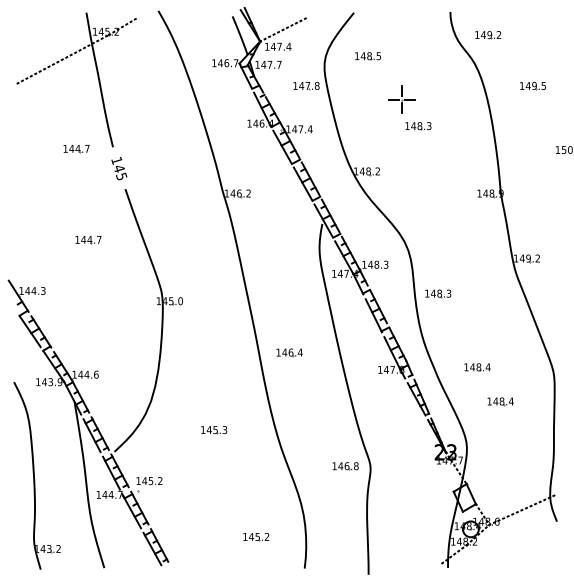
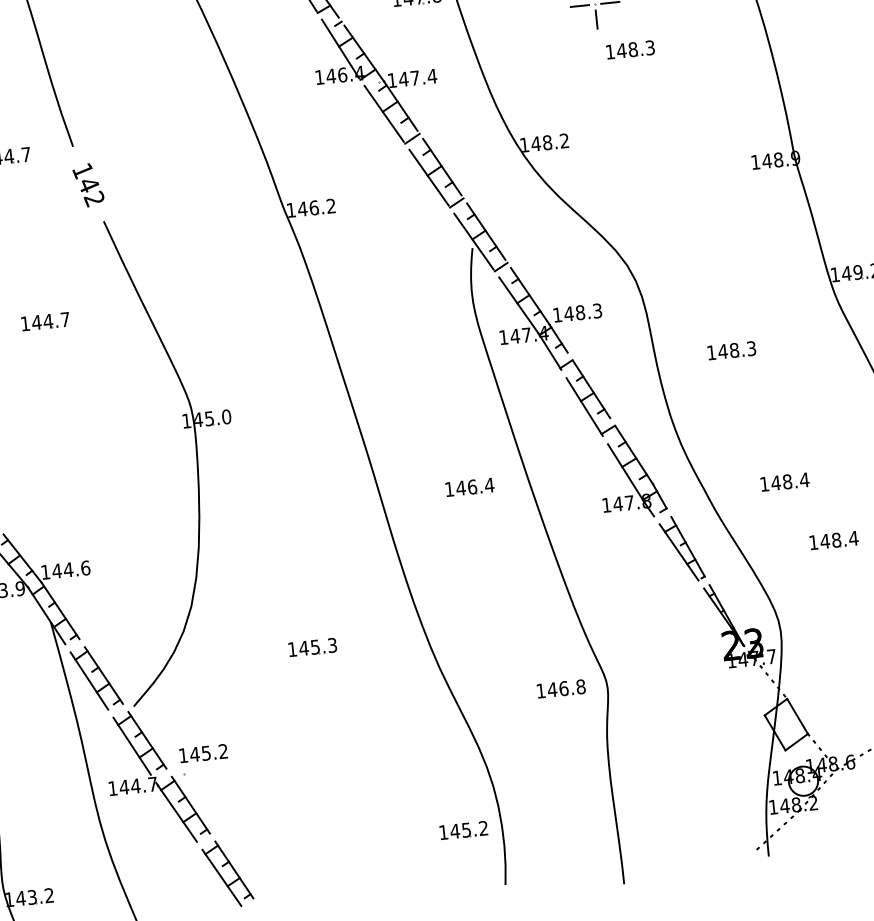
text: (121, 176) -> (94, 198), 145 -> 142
part: (438, 293) -> (732, 350), moved
part: (289, 352) -> (469, 487), moved
part: (256, 536) -> (464, 829), moved

